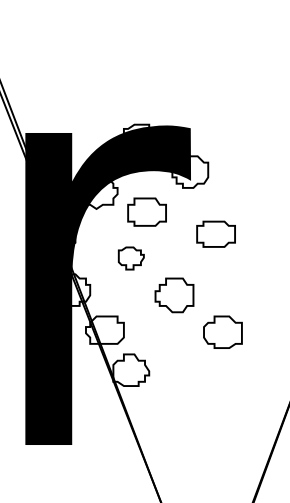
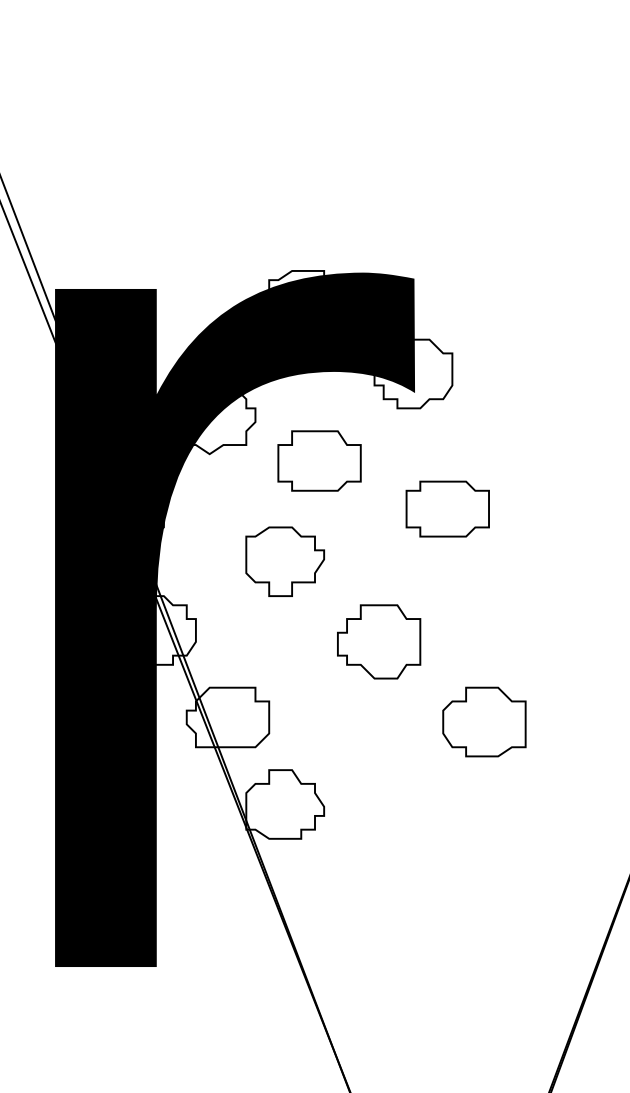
part: (215, 233) -> (446, 507), moved
part: (131, 258) -> (285, 561), size x1.43

